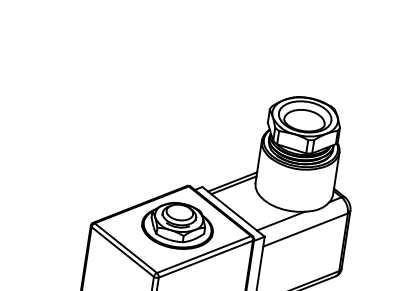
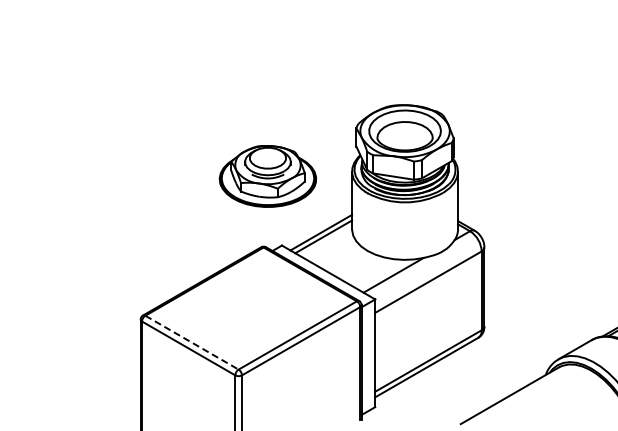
part: (177, 225) -> (267, 176), moved
line: (126, 248) -> (192, 342), solid -> dashed

